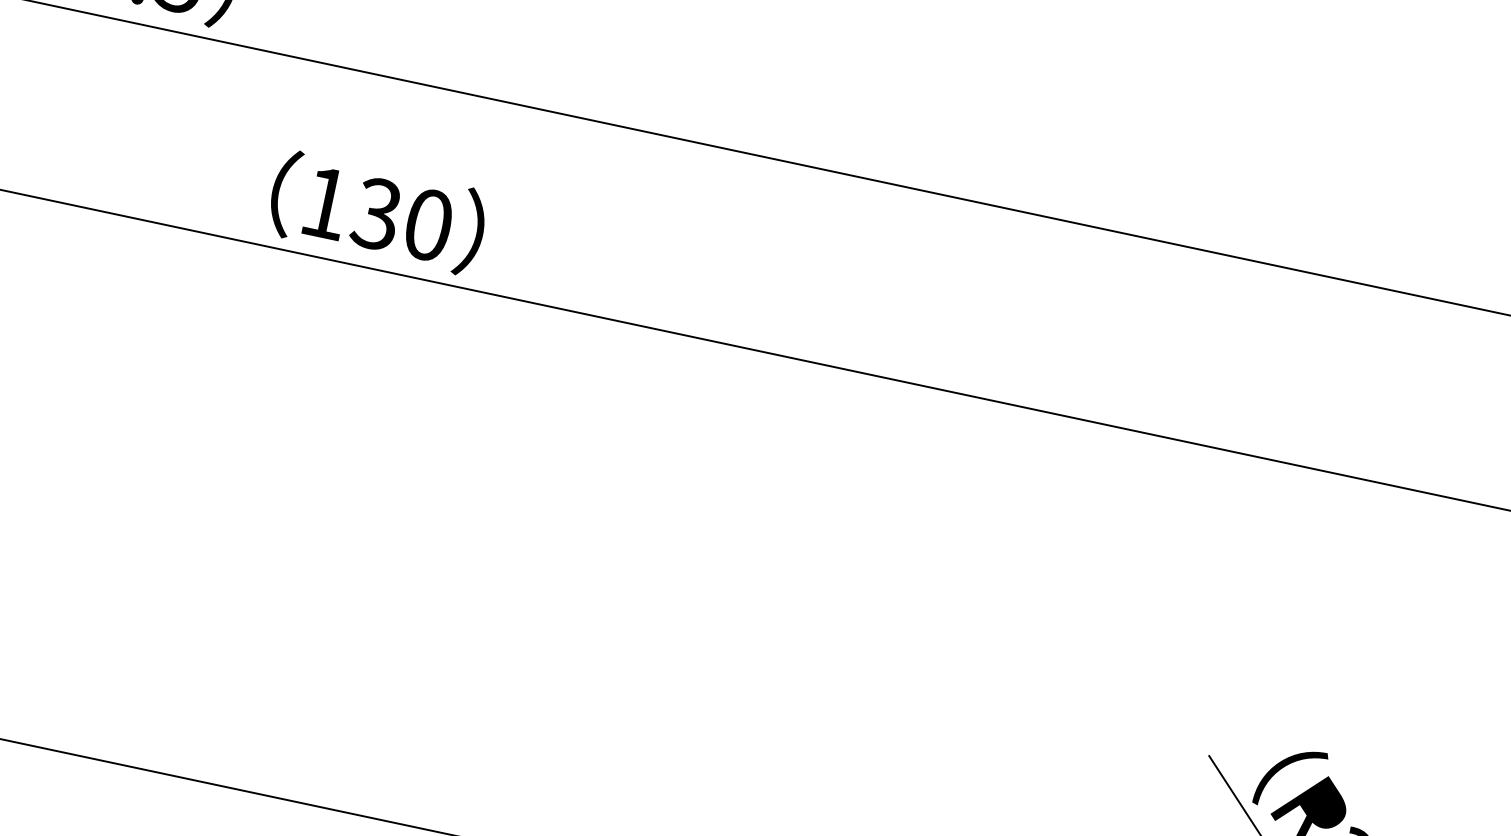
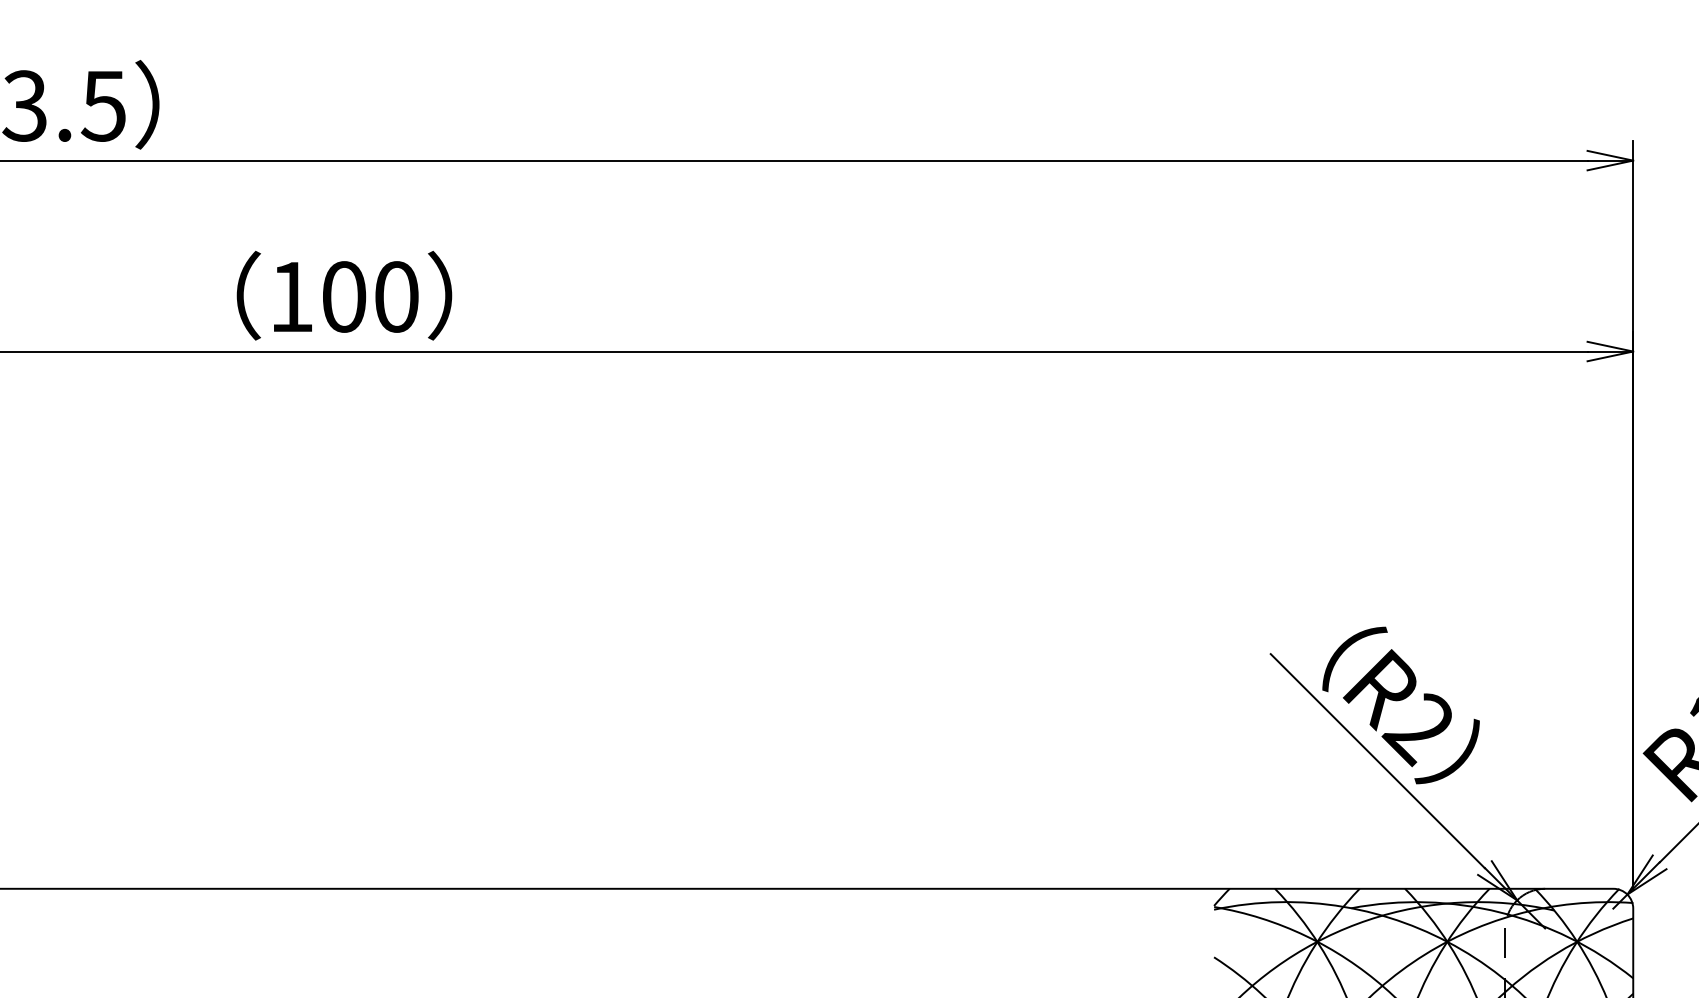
text: (376, 213) -> (343, 296), 130 -> 100

